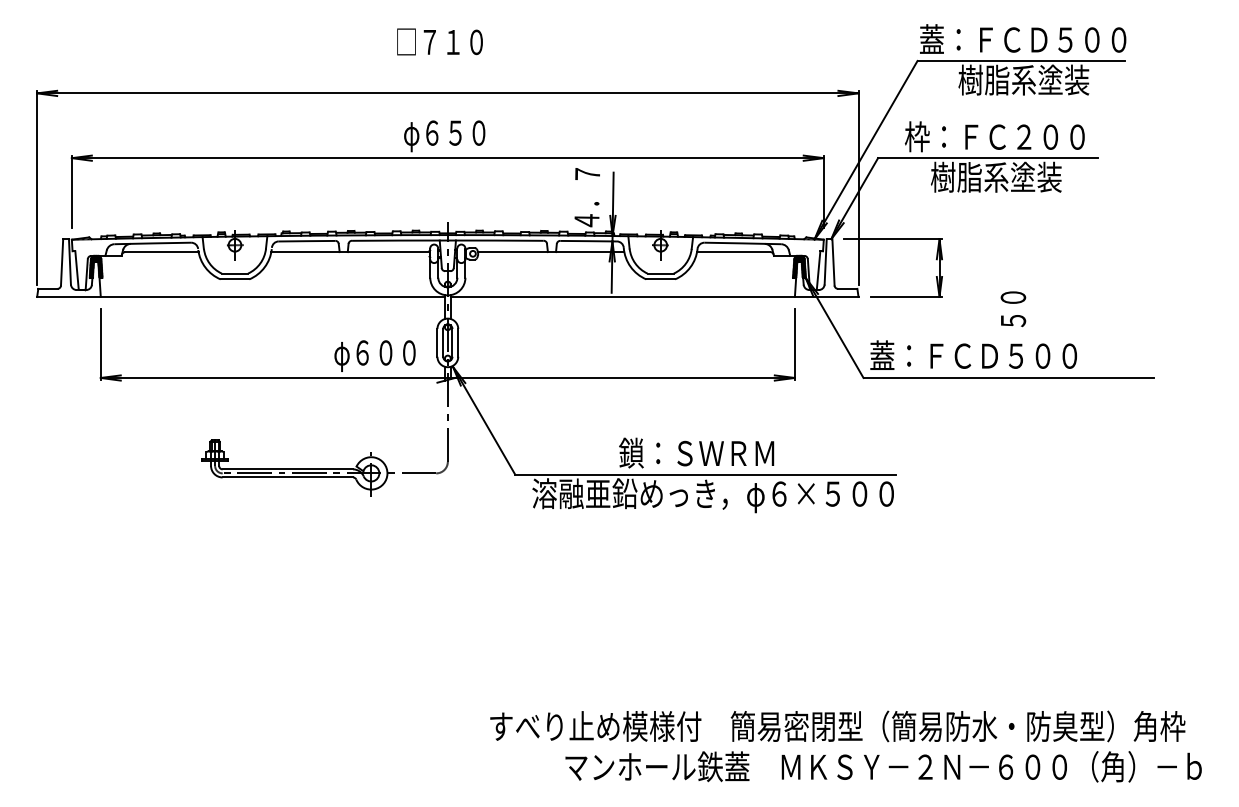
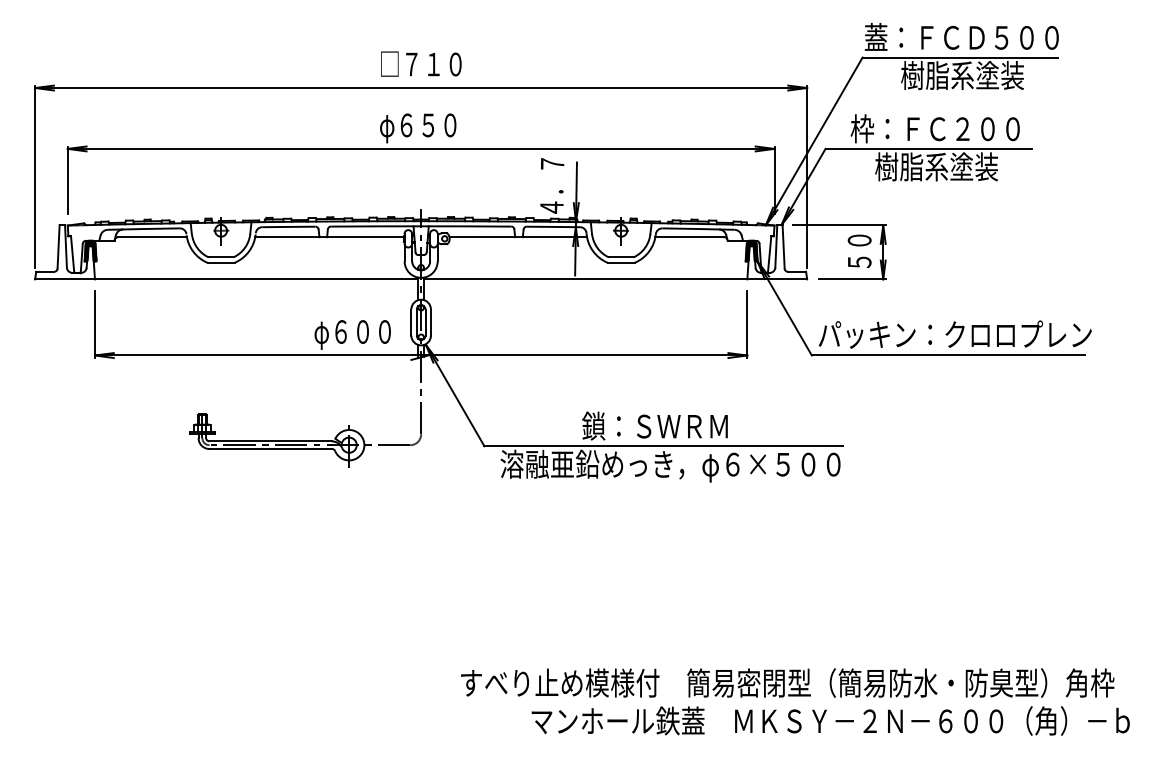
text: (439, 41) -> (420, 63), moved
text: (1013, 309) -> (859, 251), moved
text: (1015, 355) -> (954, 334), 蓋：ＦＣＤ５００ -> パッキン：クロロプレン

